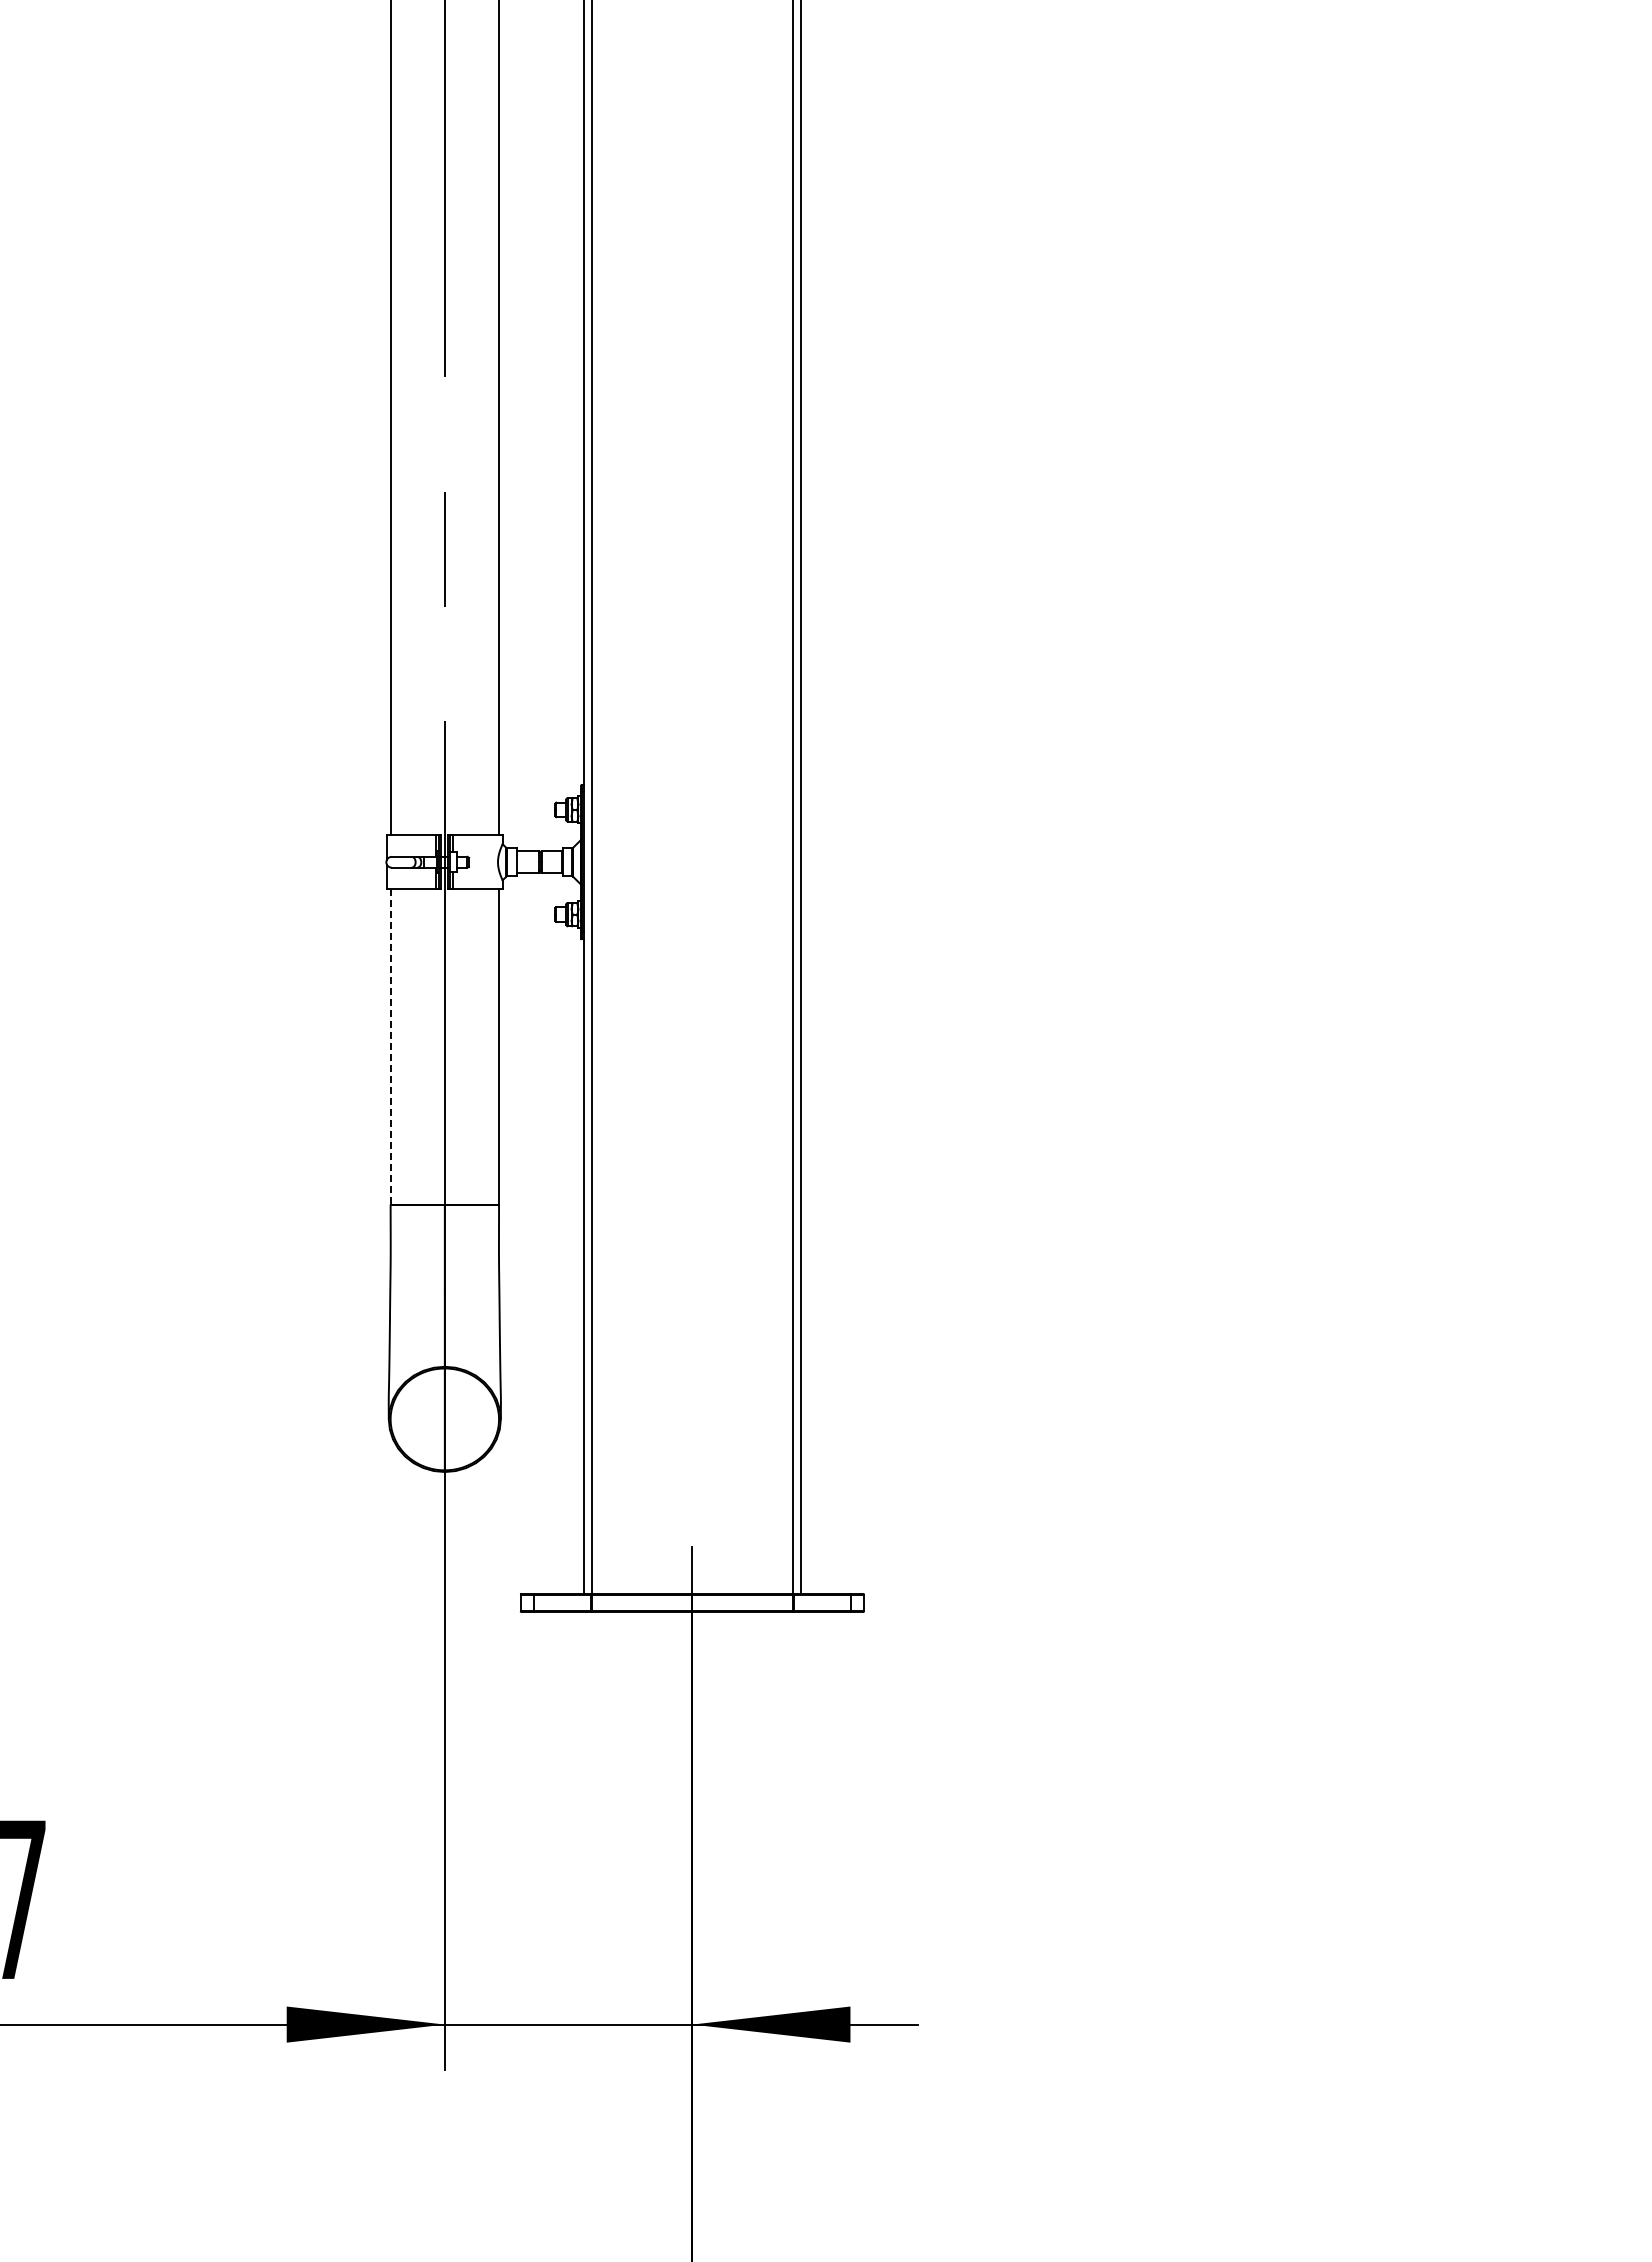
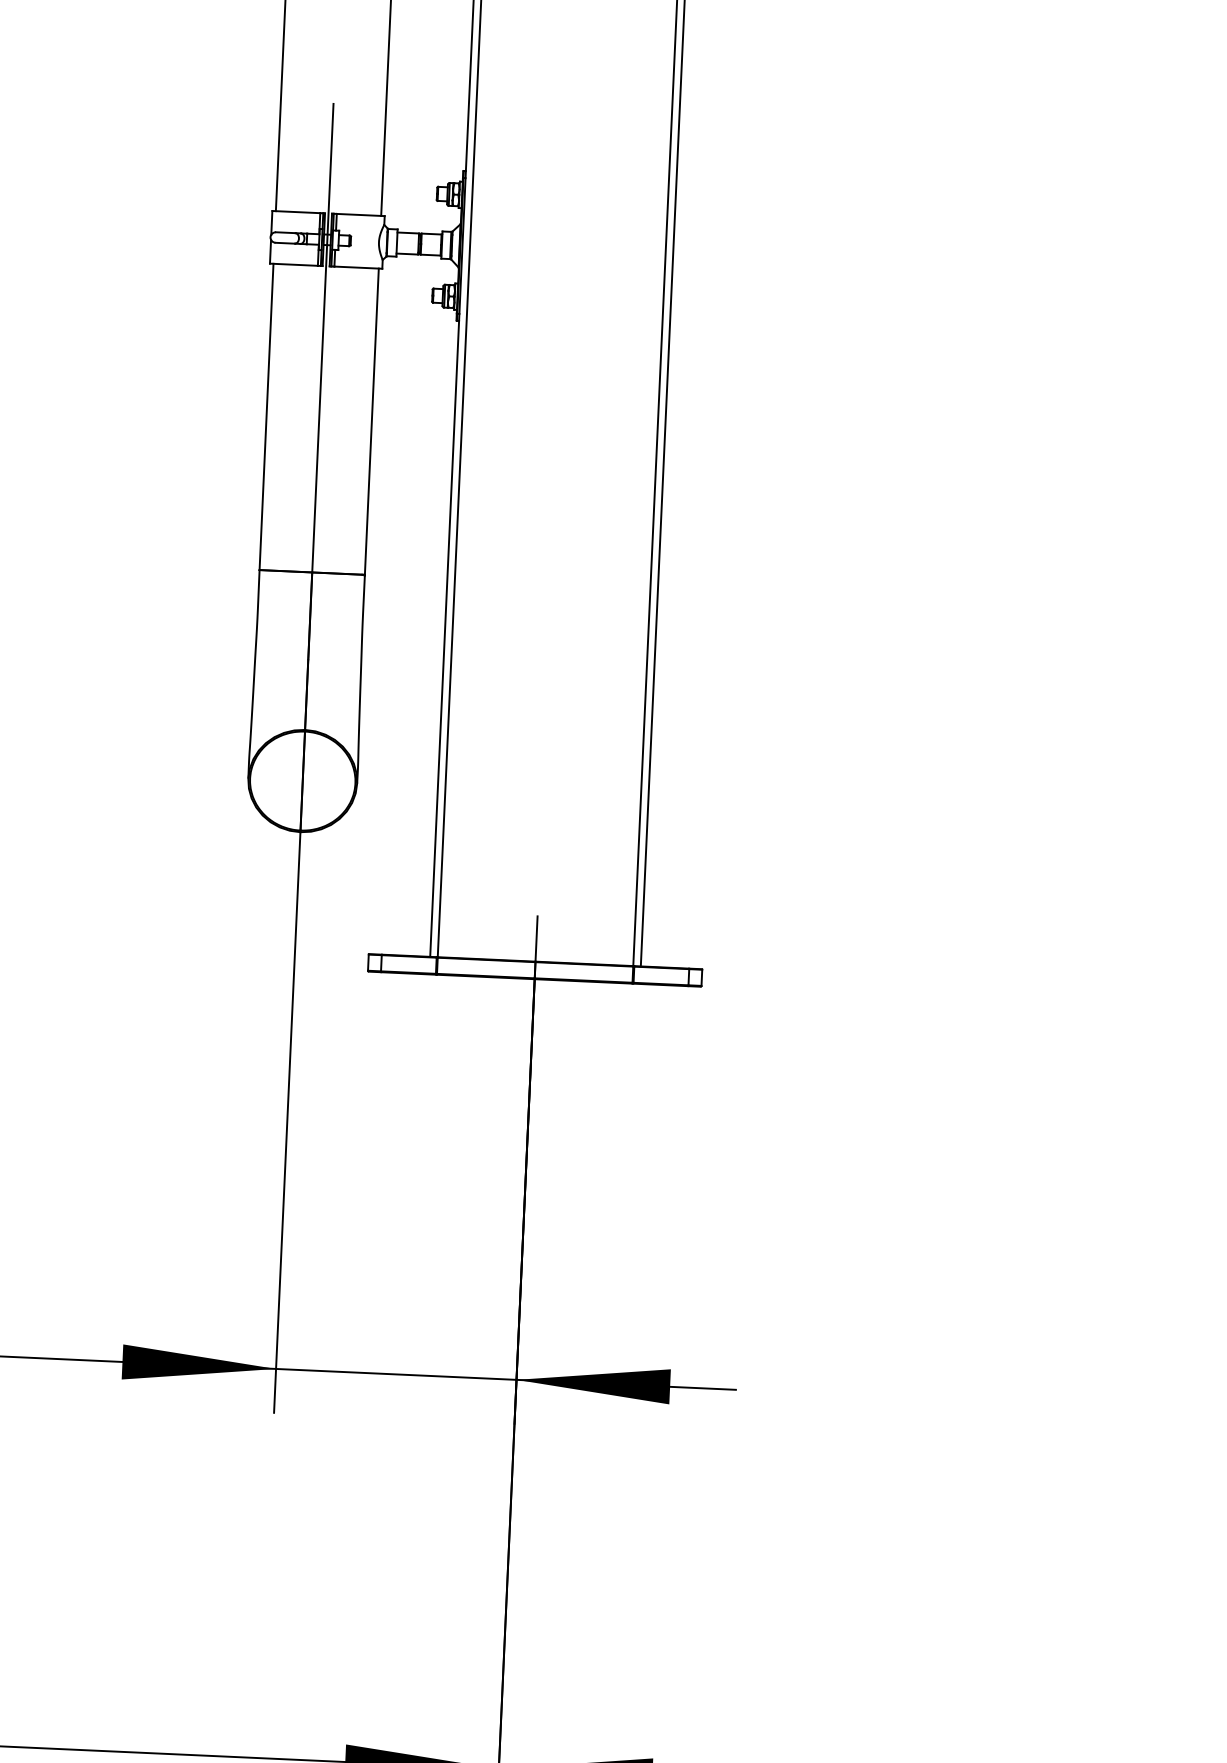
line: (390, 1047) -> (266, 417), dashed -> solid

